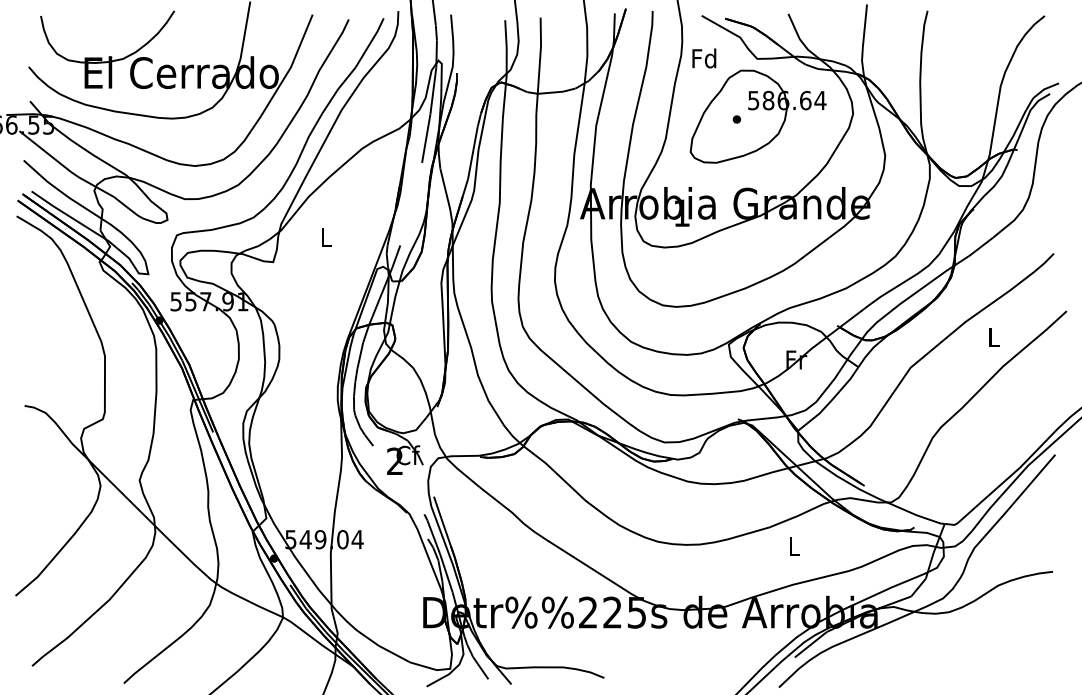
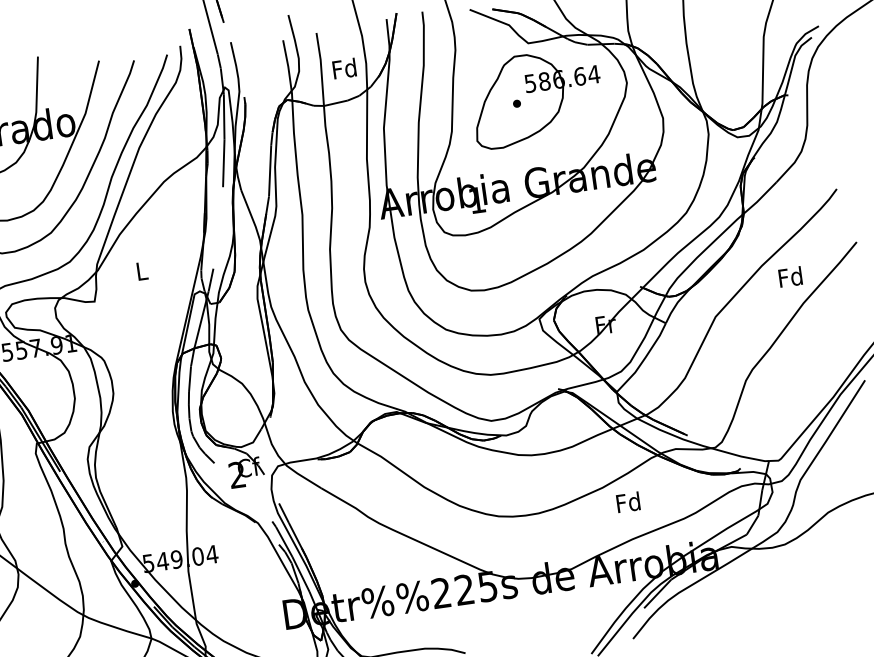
text: (704, 58) -> (344, 68), moved
text: (993, 337) -> (790, 276), L -> Fd
text: (793, 546) -> (628, 502), L -> Fd

